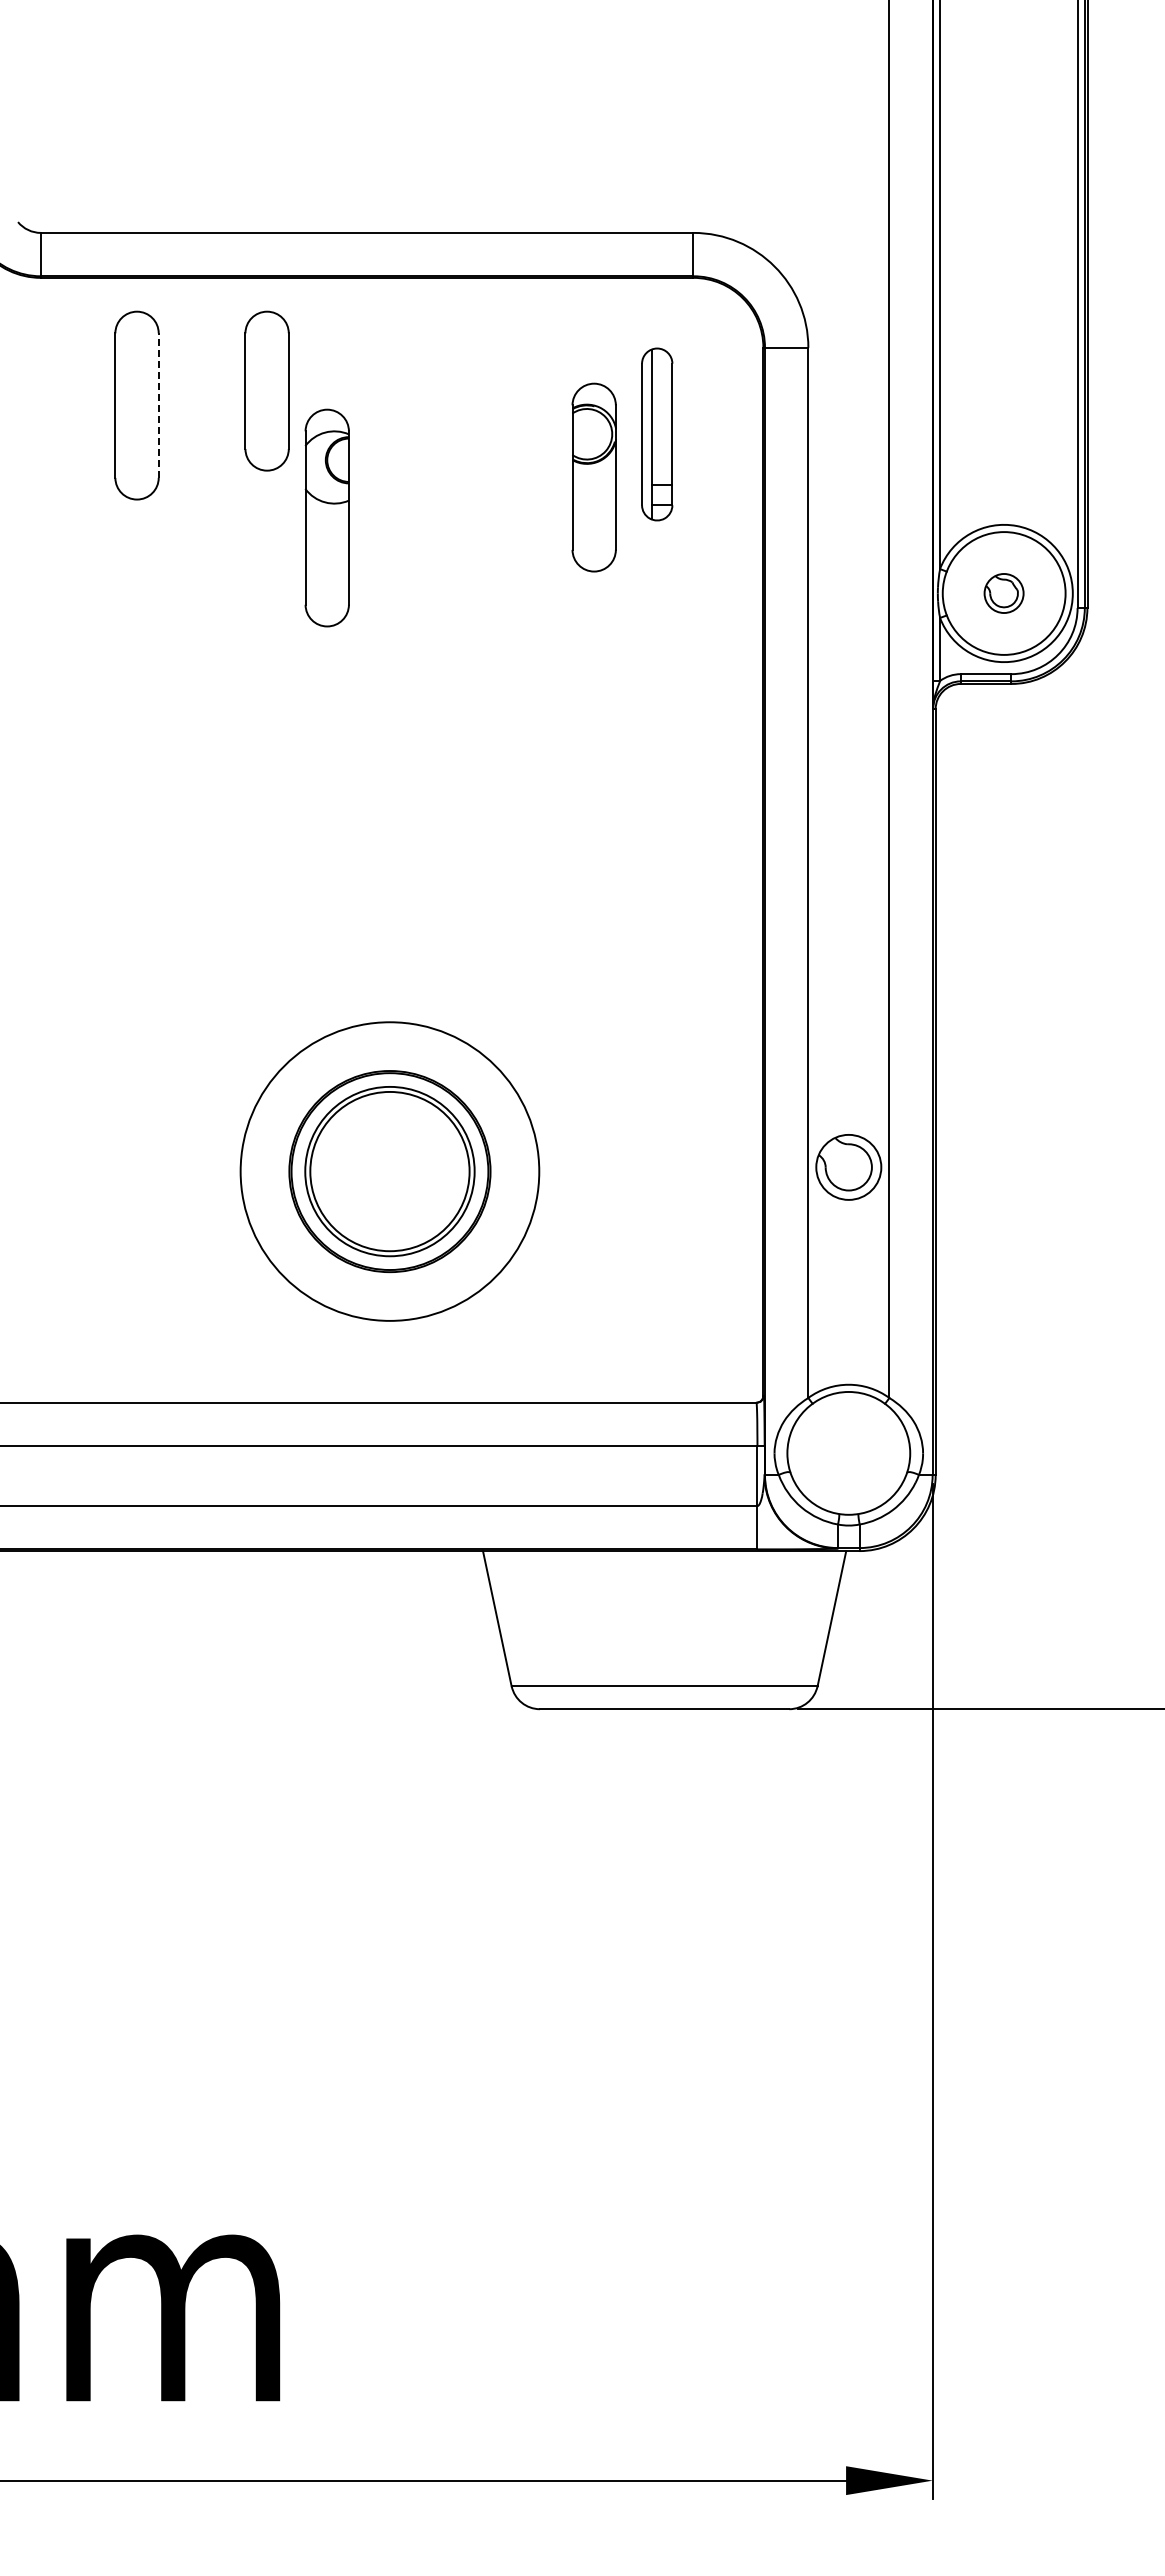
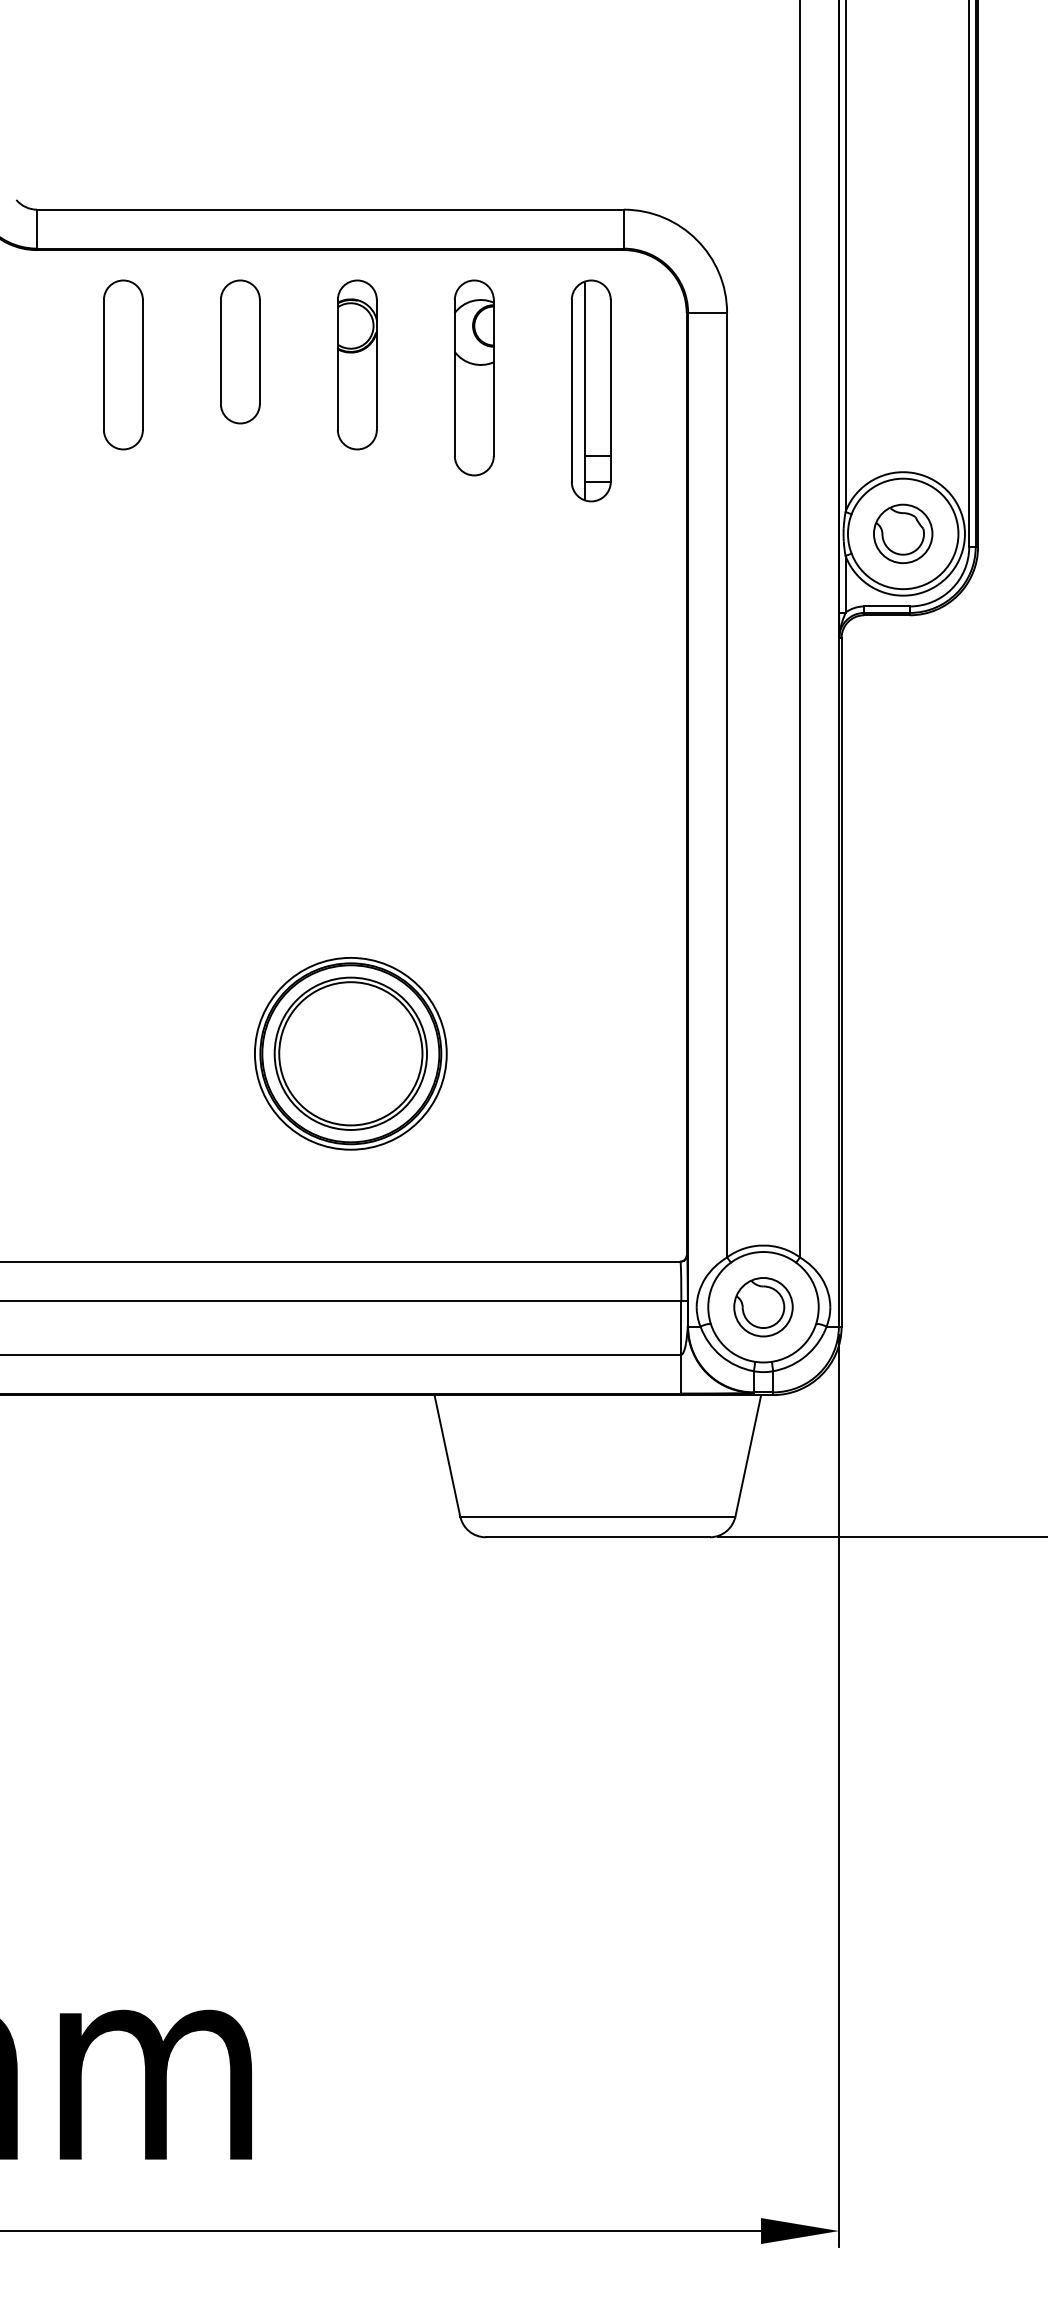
line: (158, 405) -> (142, 364), dashed -> solid
part: (656, 434) -> (590, 390), size x1.43
part: (593, 477) -> (356, 364), moved
part: (326, 517) -> (473, 377), moved
part: (1003, 593) -> (902, 533), size x1.67
part: (848, 1167) -> (763, 1307), moved
circle: (389, 1171) -> (350, 1053), size x0.71

